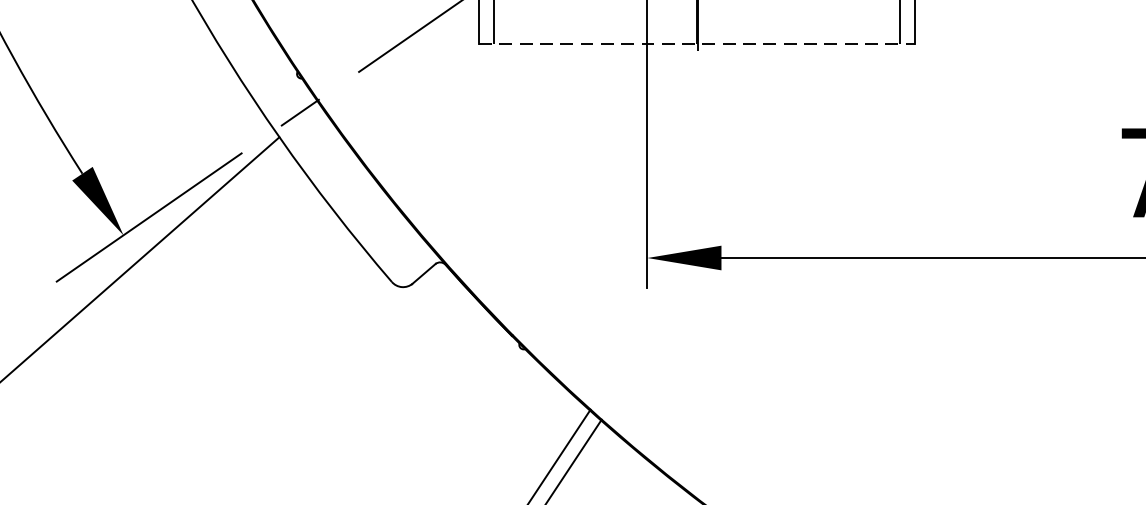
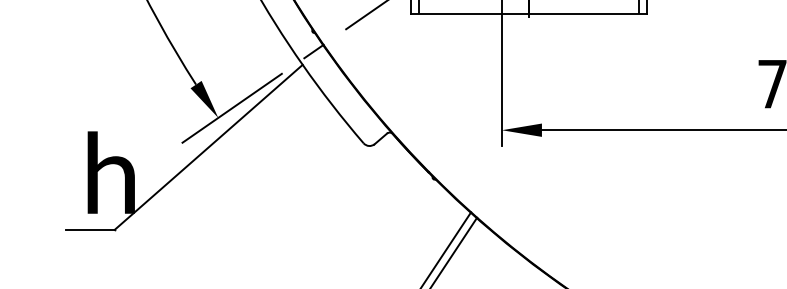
line: (698, 44) -> (529, 14), dashed -> solid

